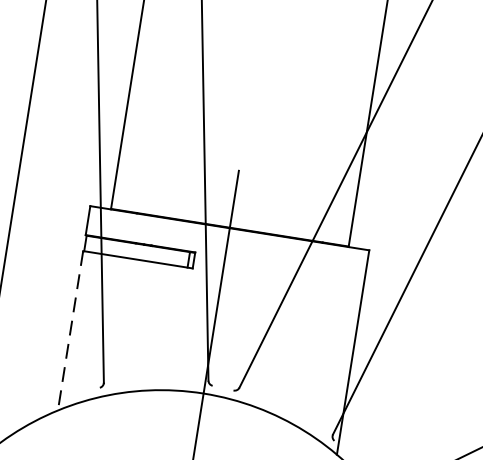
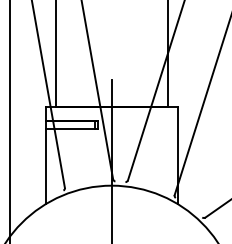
line: (70, 330) -> (45, 166), dashed -> solid

